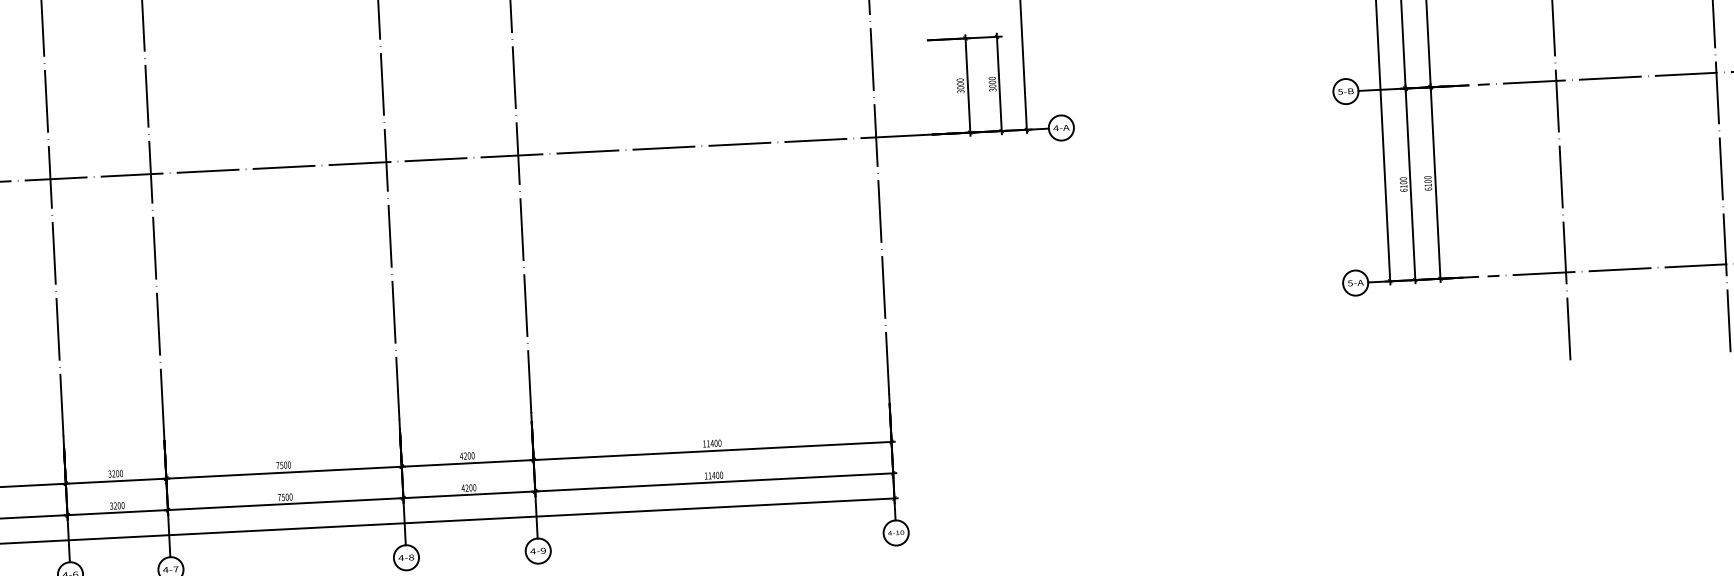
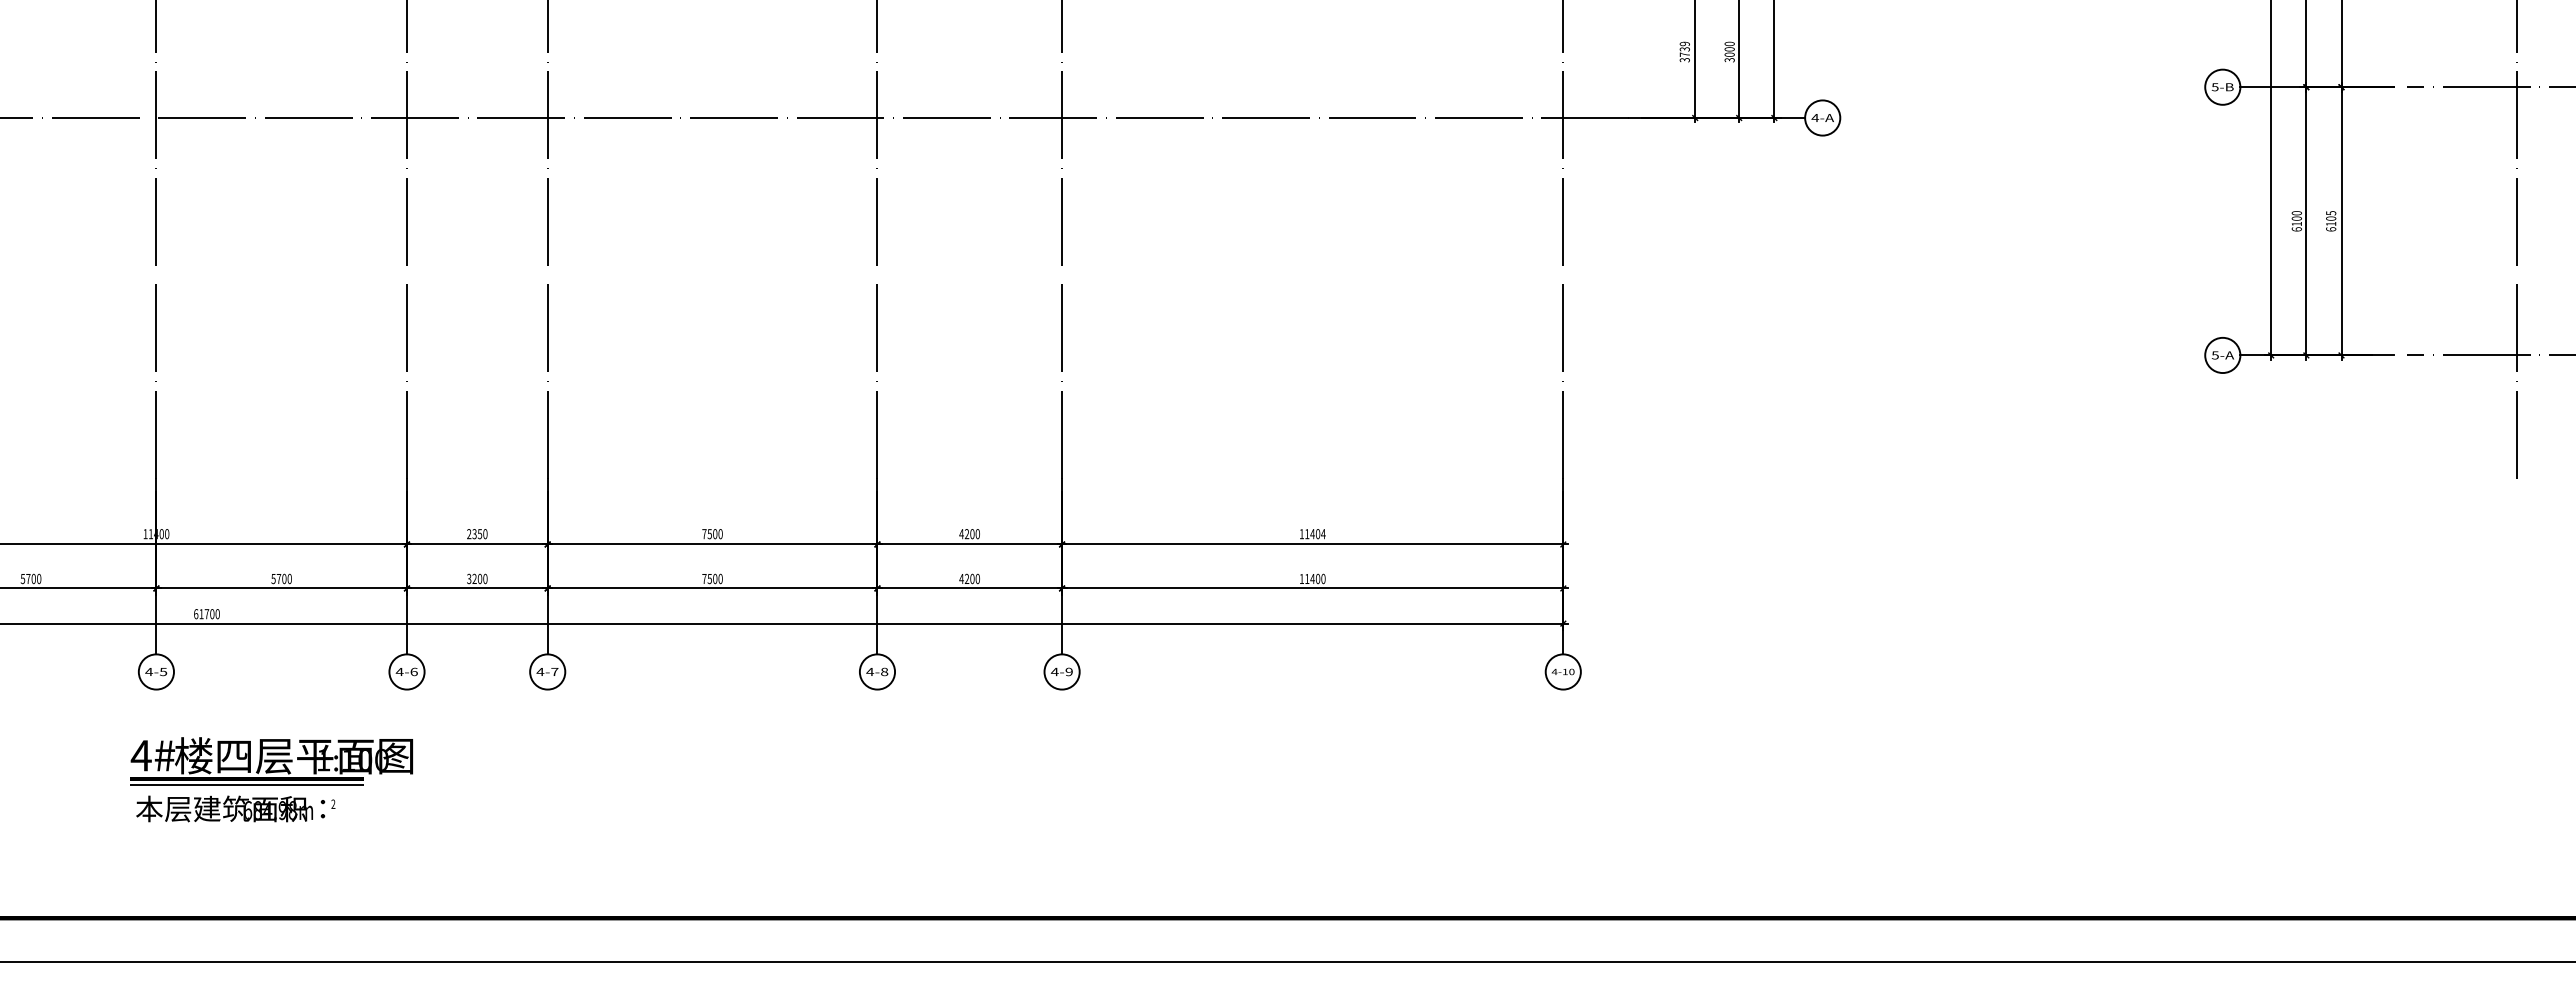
text: (960, 83) -> (1684, 48), 3000 -> 3739
text: (1428, 177) -> (2331, 213), 6100 -> 6105
text: (719, 443) -> (1323, 534), 11400 -> 11404
text: (113, 474) -> (474, 534), 3200 -> 2350

